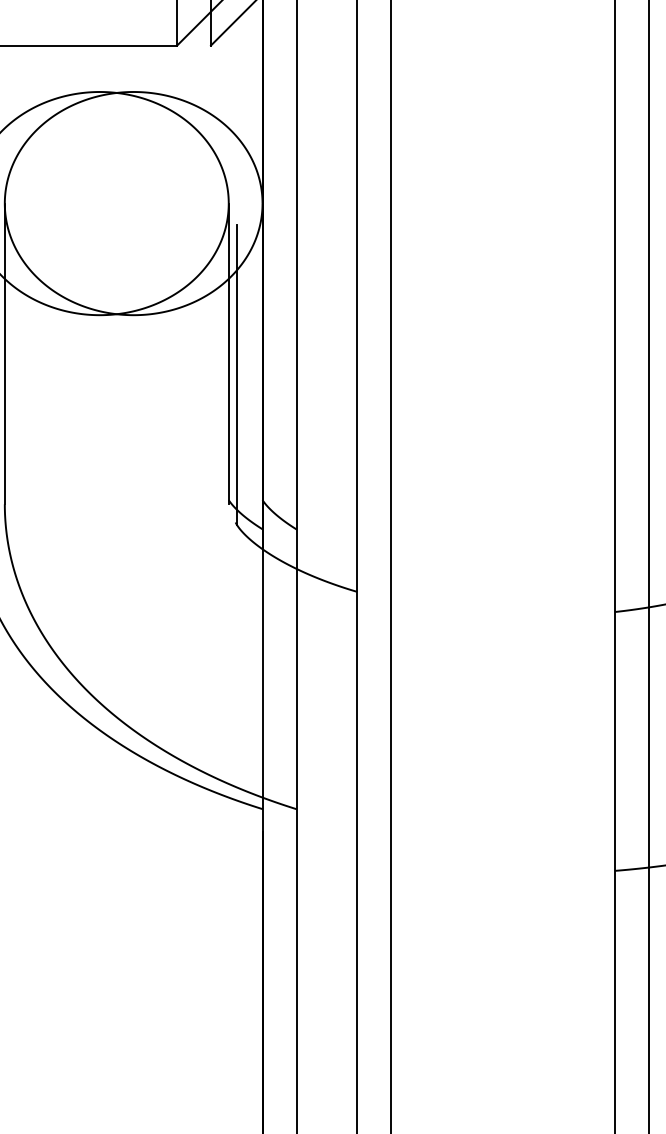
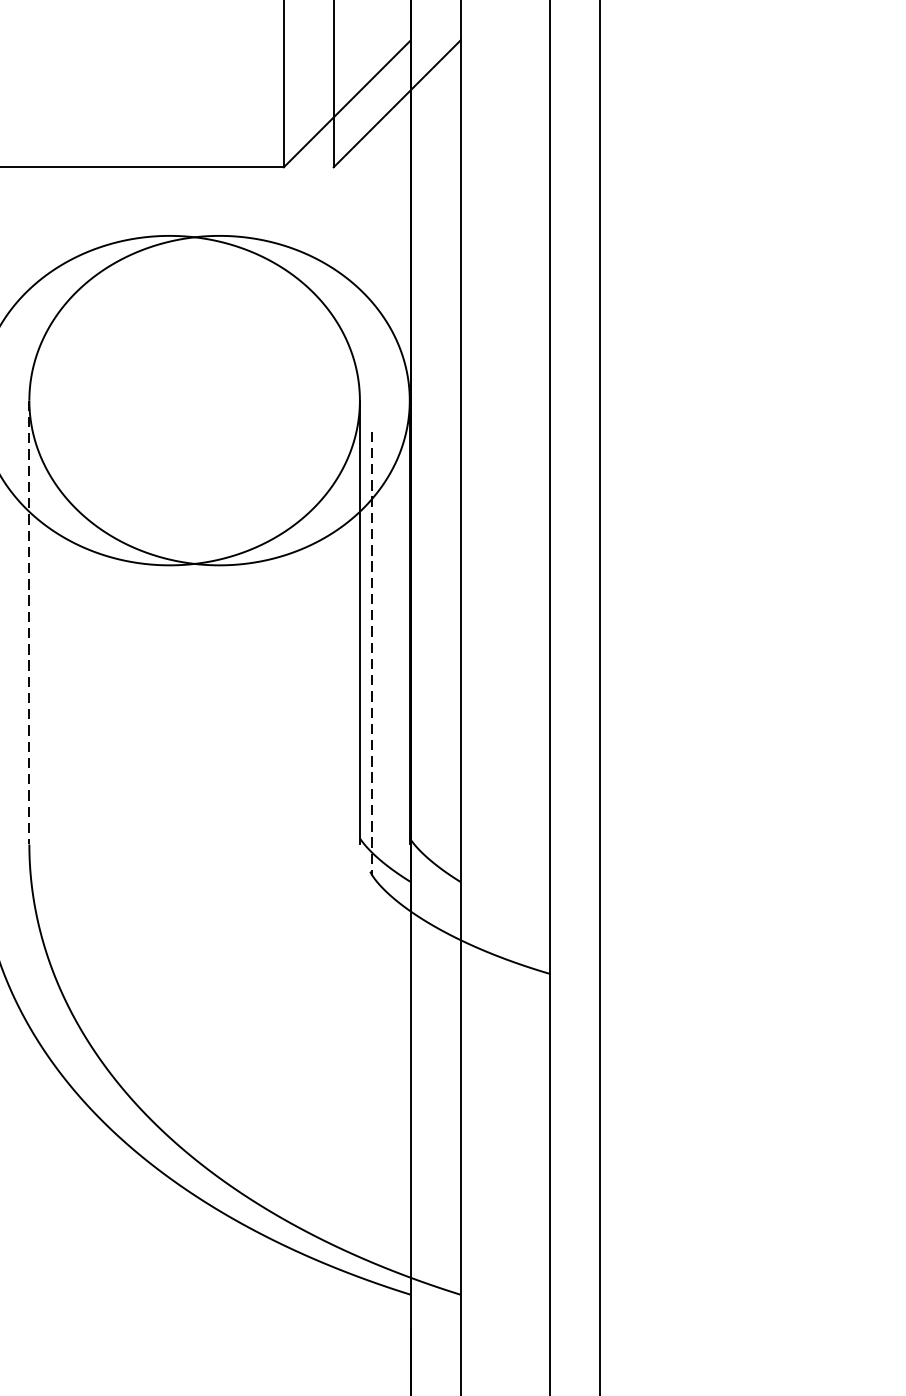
line: (4, 354) -> (28, 623), solid -> dashed
line: (236, 375) -> (371, 654), solid -> dashed

